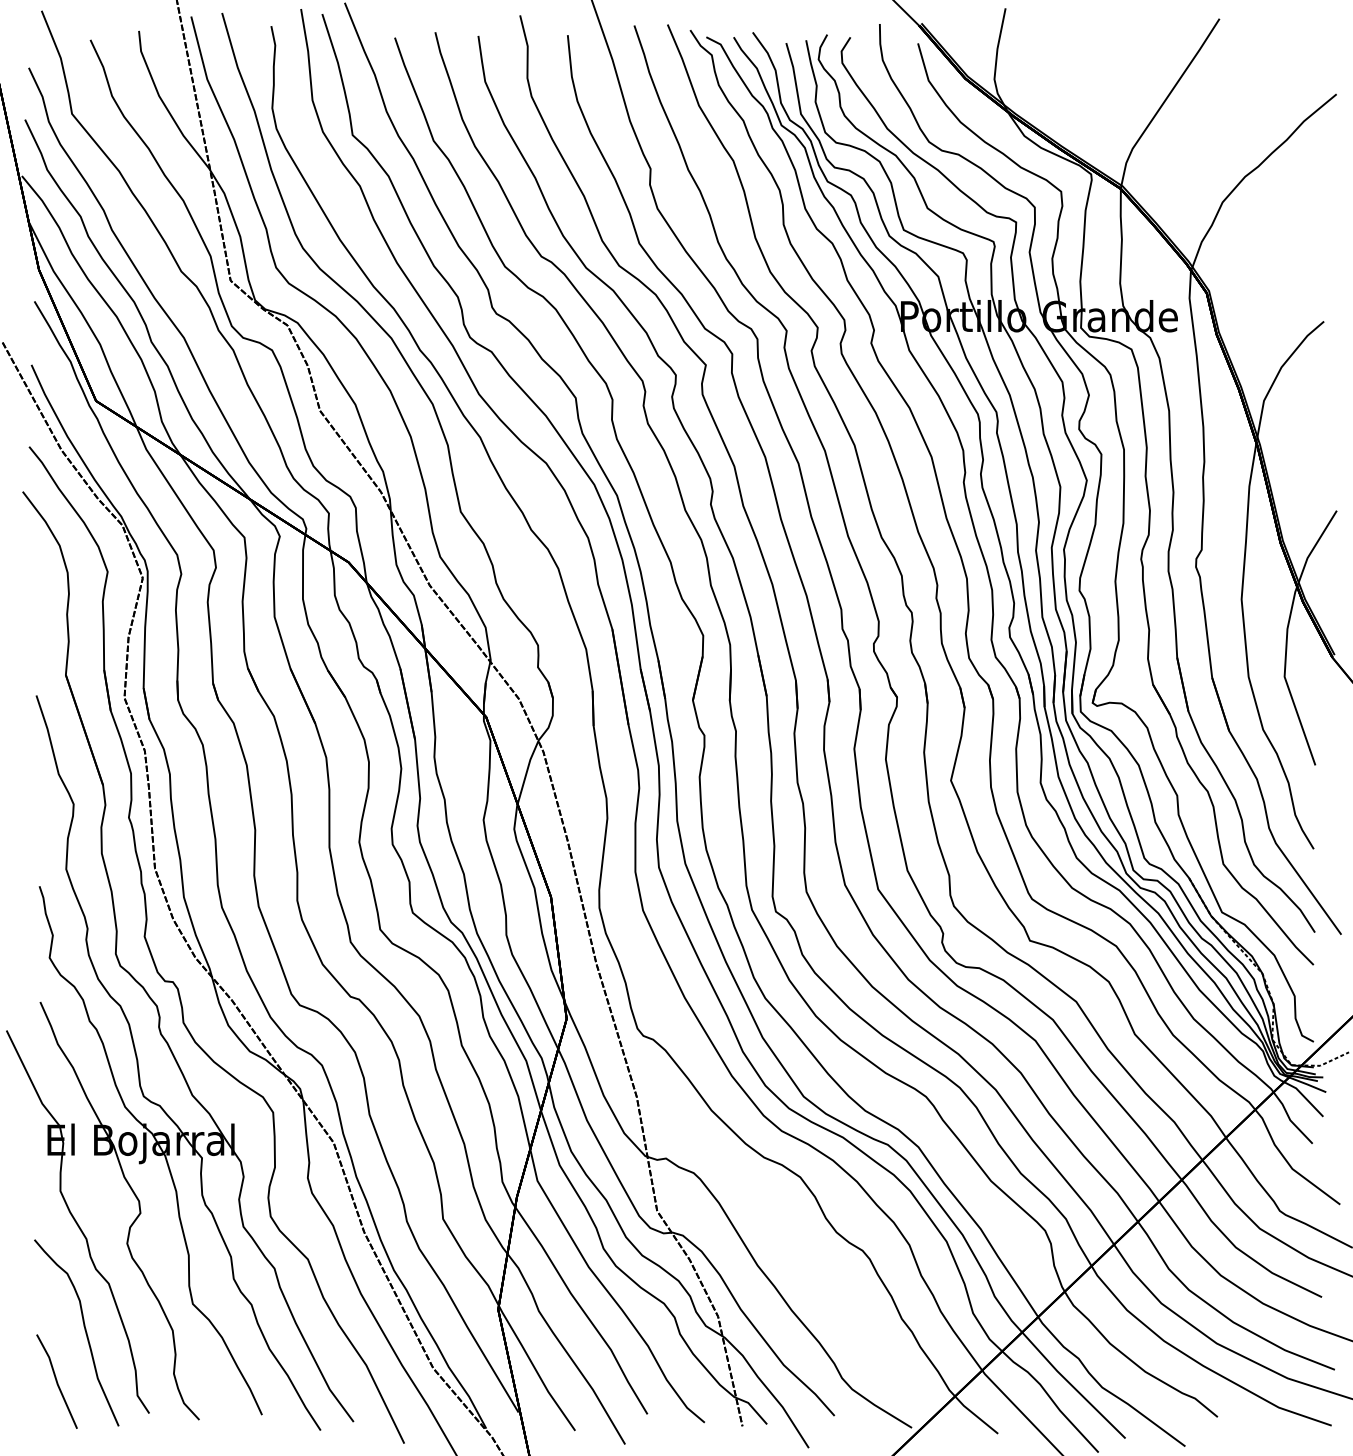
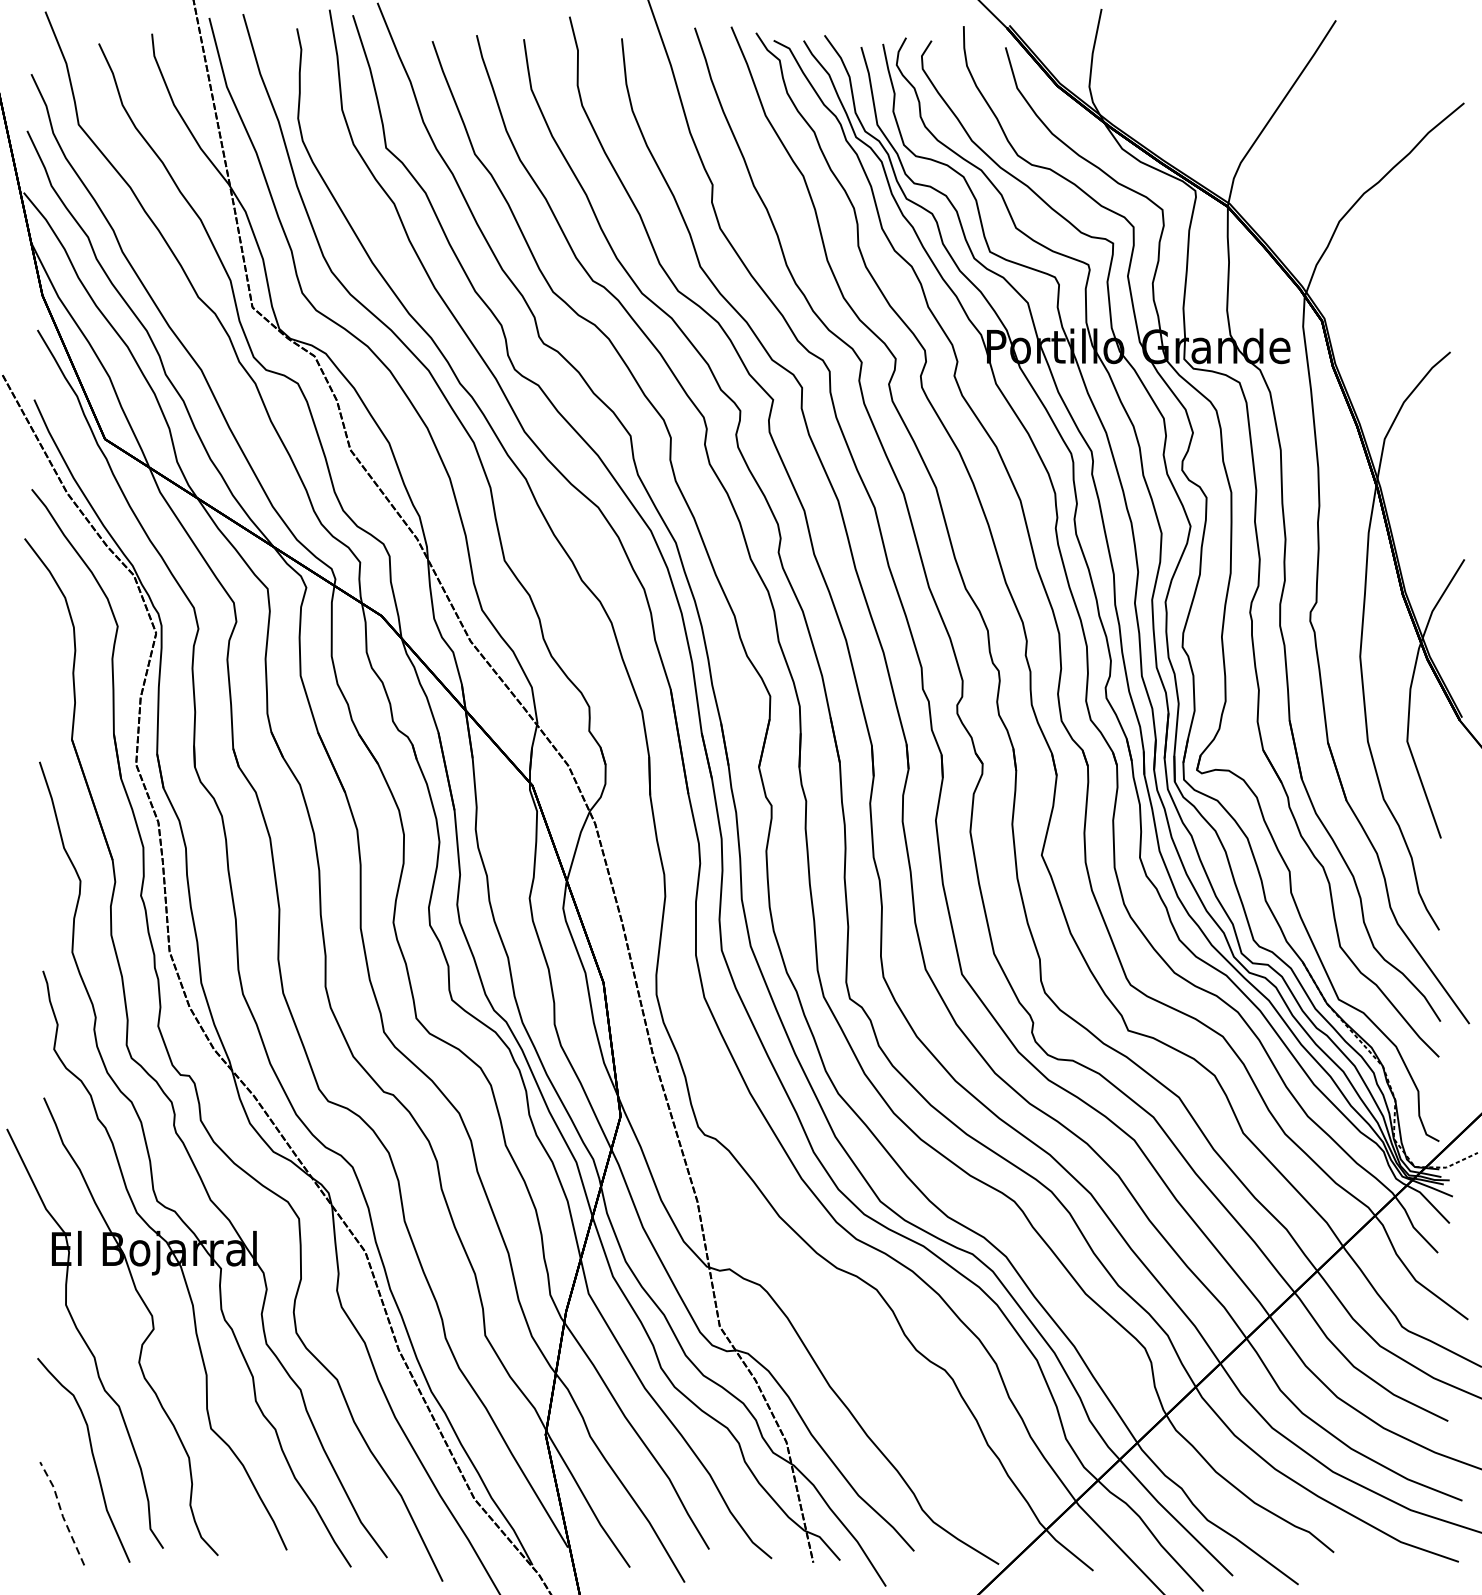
line: (56, 1380) -> (61, 1512), solid -> dashed

